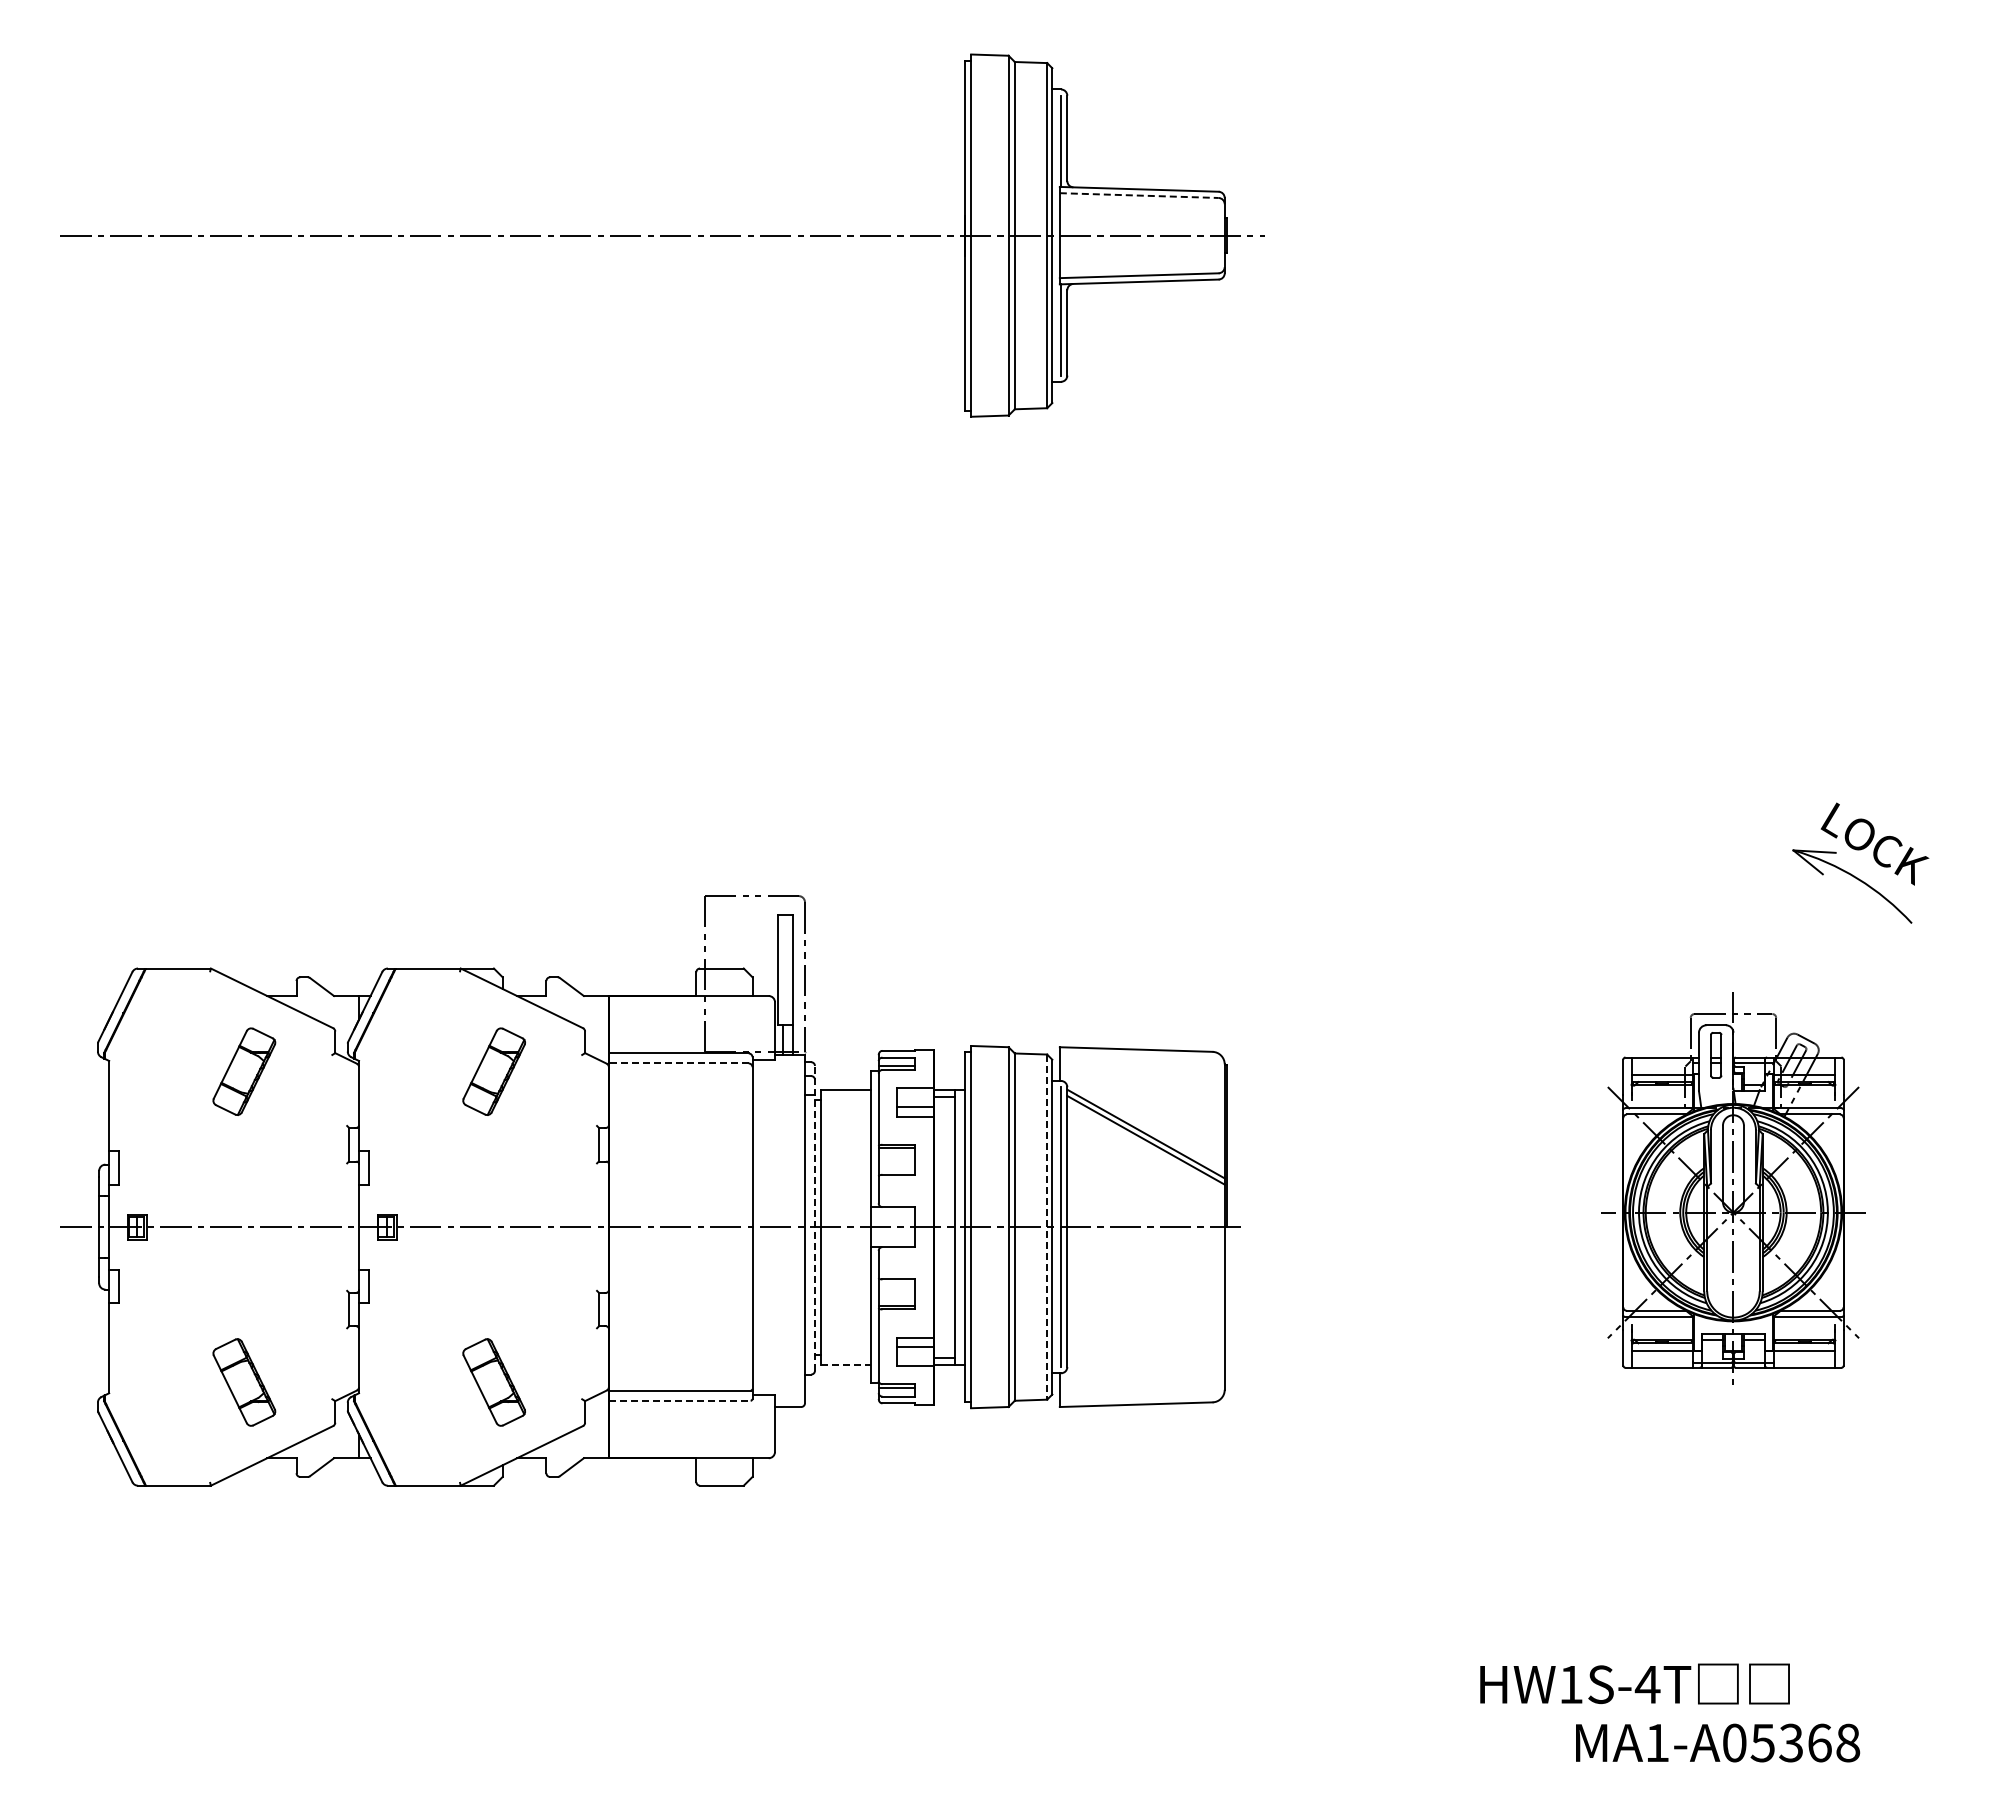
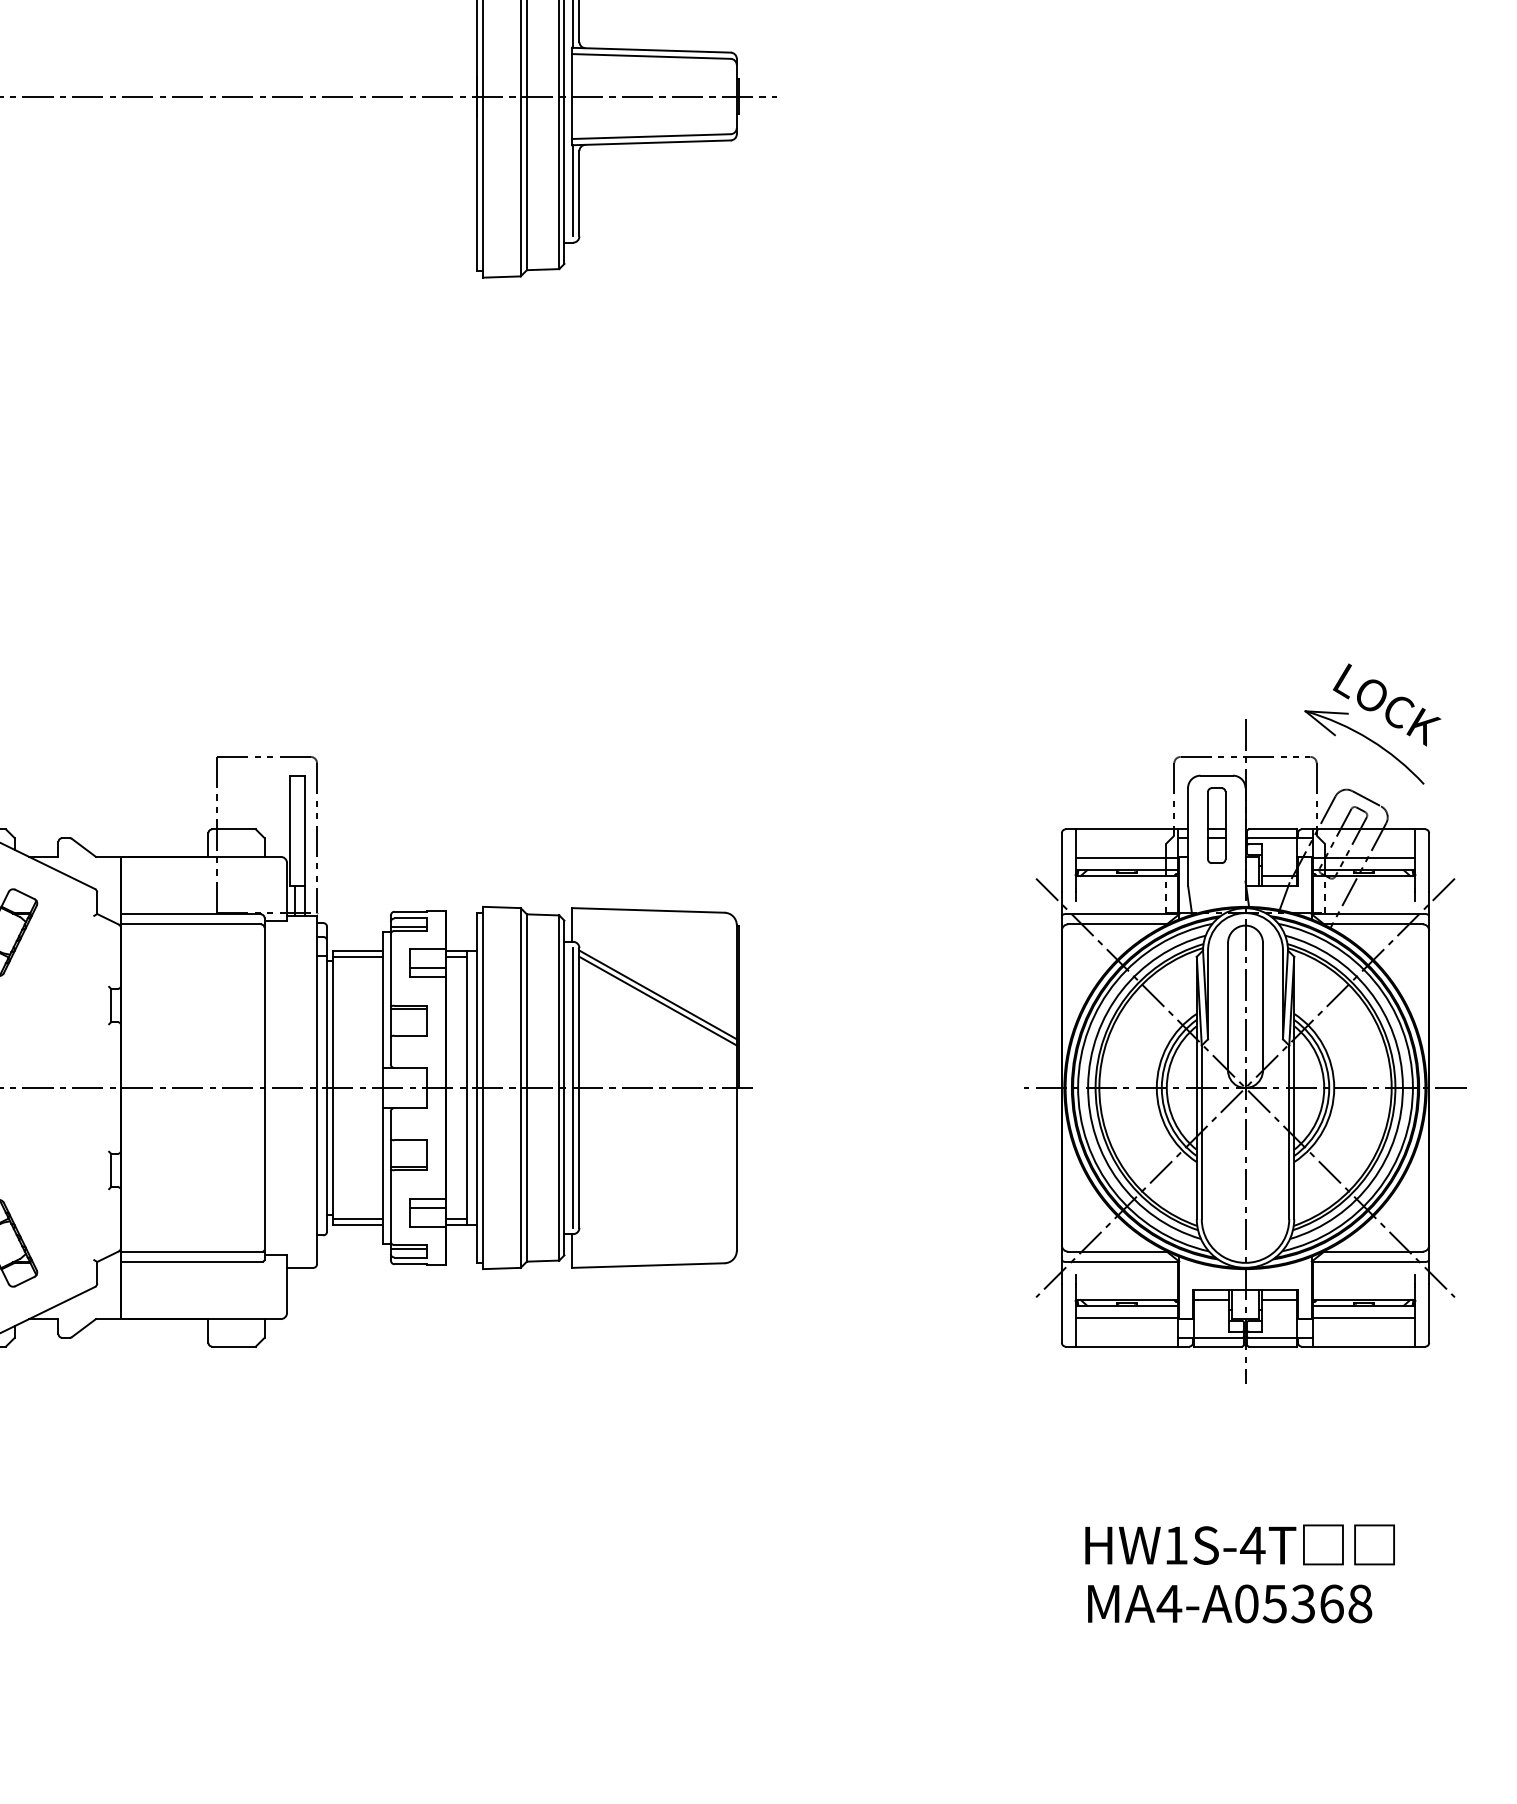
line: (1139, 195) -> (651, 56), dashed -> solid
line: (678, 1063) -> (190, 924), dashed -> solid
line: (846, 1096) -> (358, 957), added
part: (1733, 1190) -> (1245, 1051), size x1.67
line: (814, 1217) -> (326, 1078), dashed -> solid
line: (1047, 1227) -> (559, 1088), dashed -> solid
line: (846, 1357) -> (358, 1218), added
line: (846, 1364) -> (358, 1225), dashed -> solid
line: (679, 1400) -> (191, 1261), dashed -> solid
text: (1634, 1683) -> (1239, 1544), moved
text: (1657, 1742) -> (1169, 1603), MA1-A05368 -> MA4-A05368

